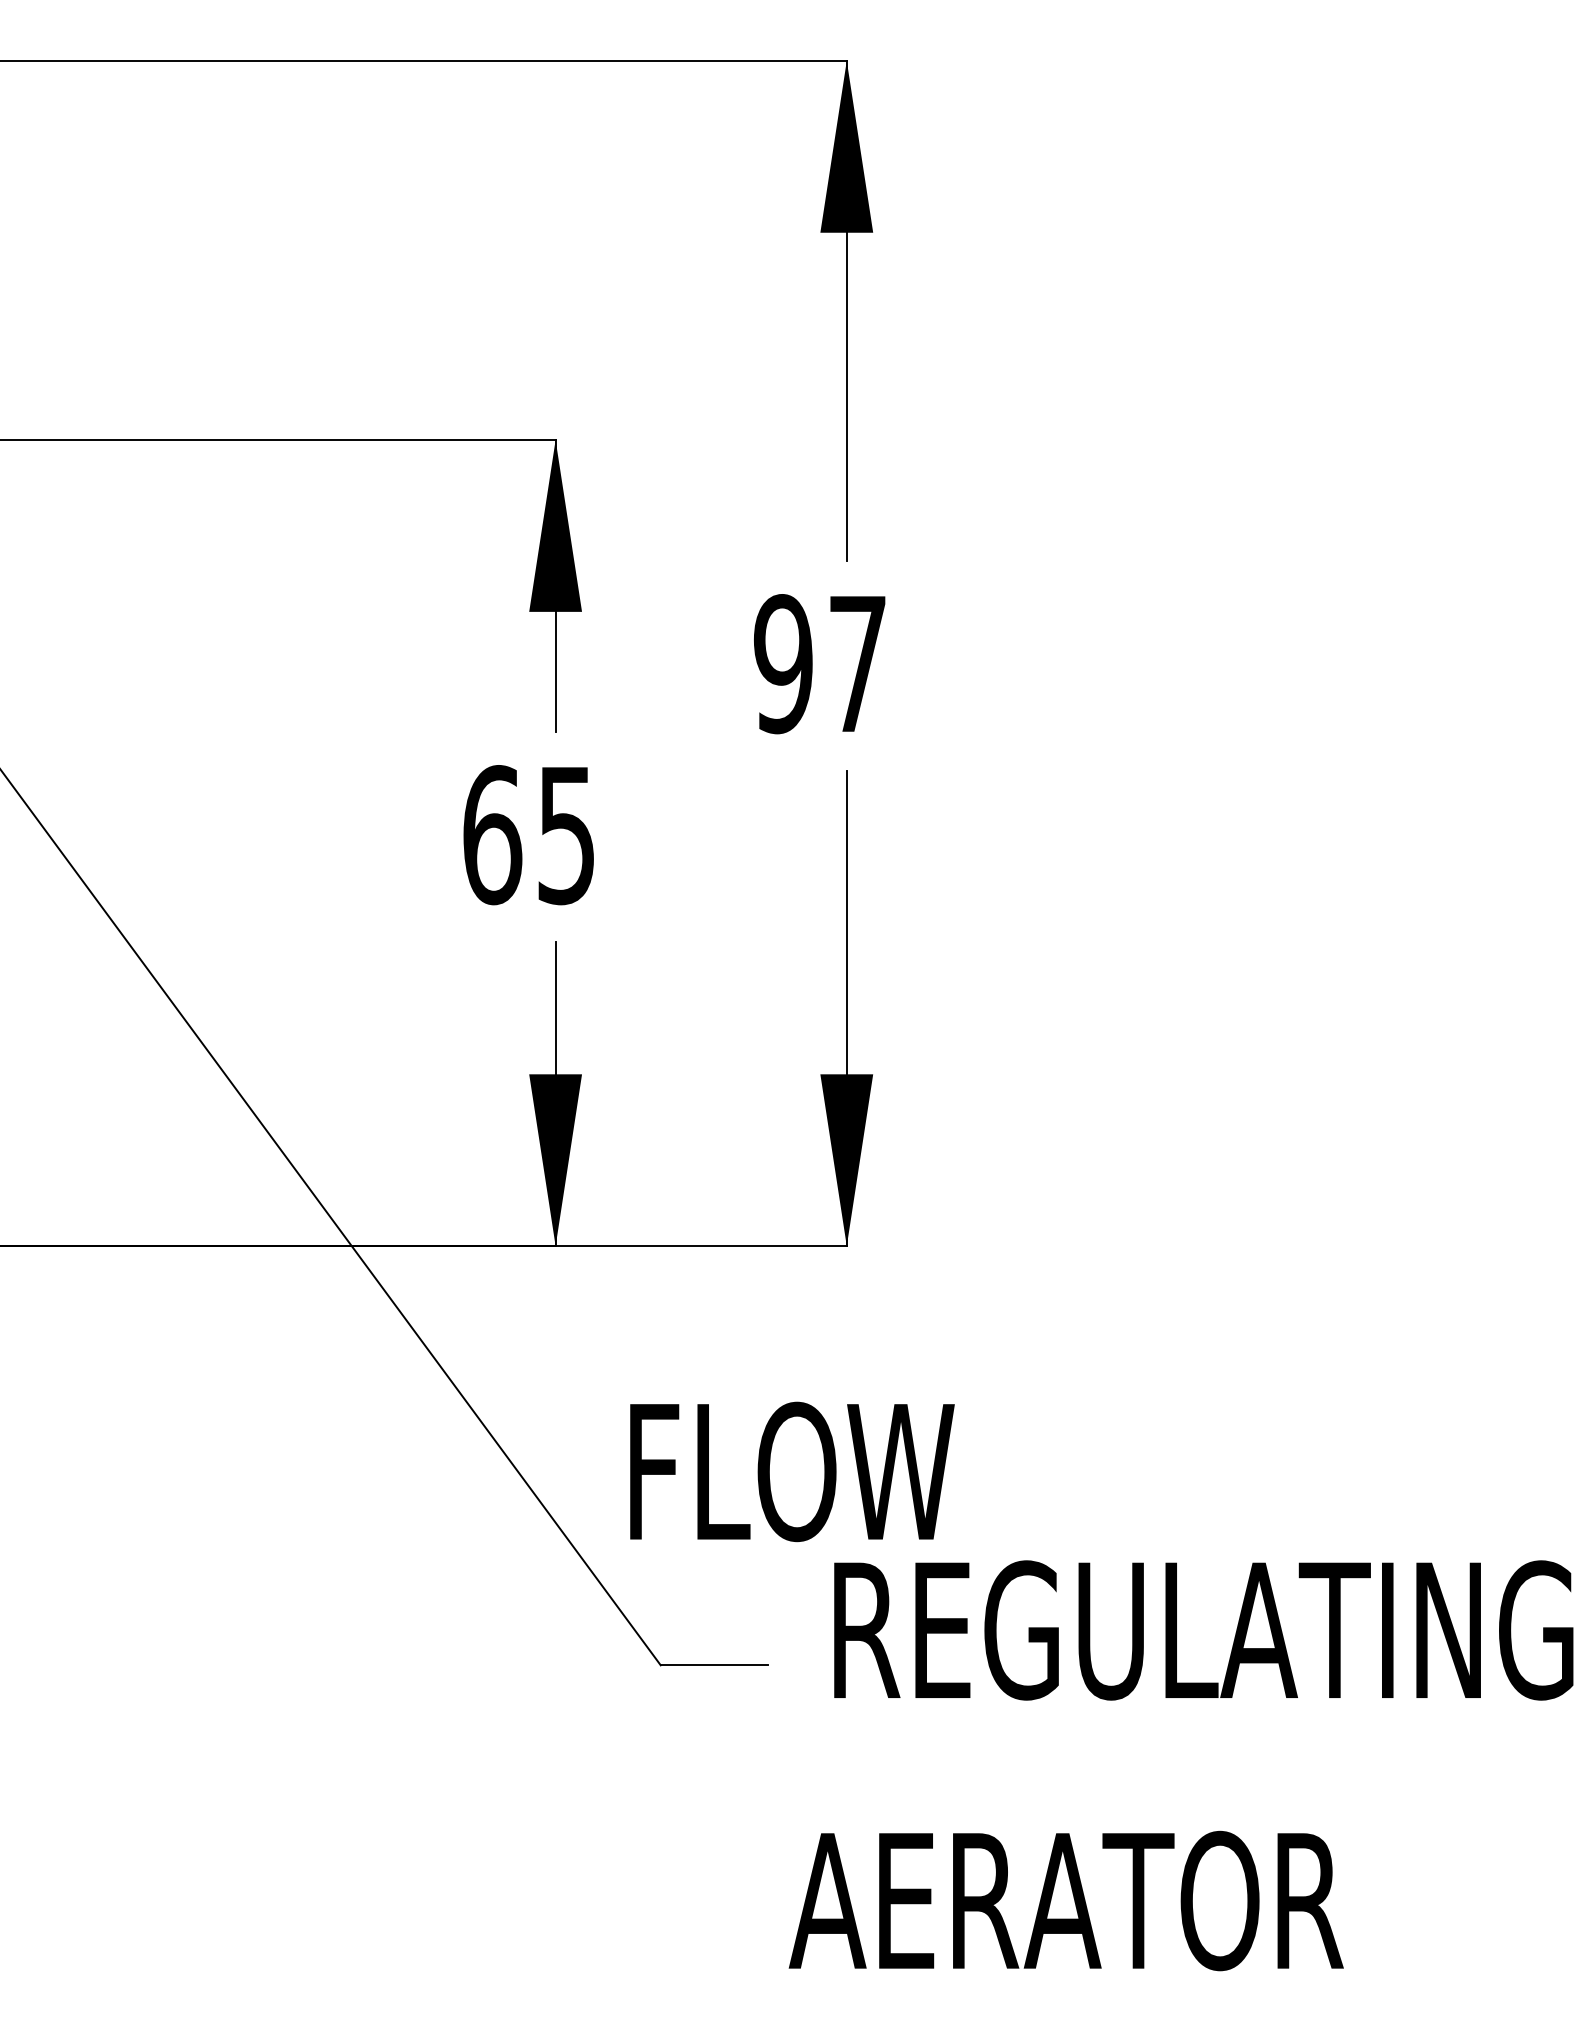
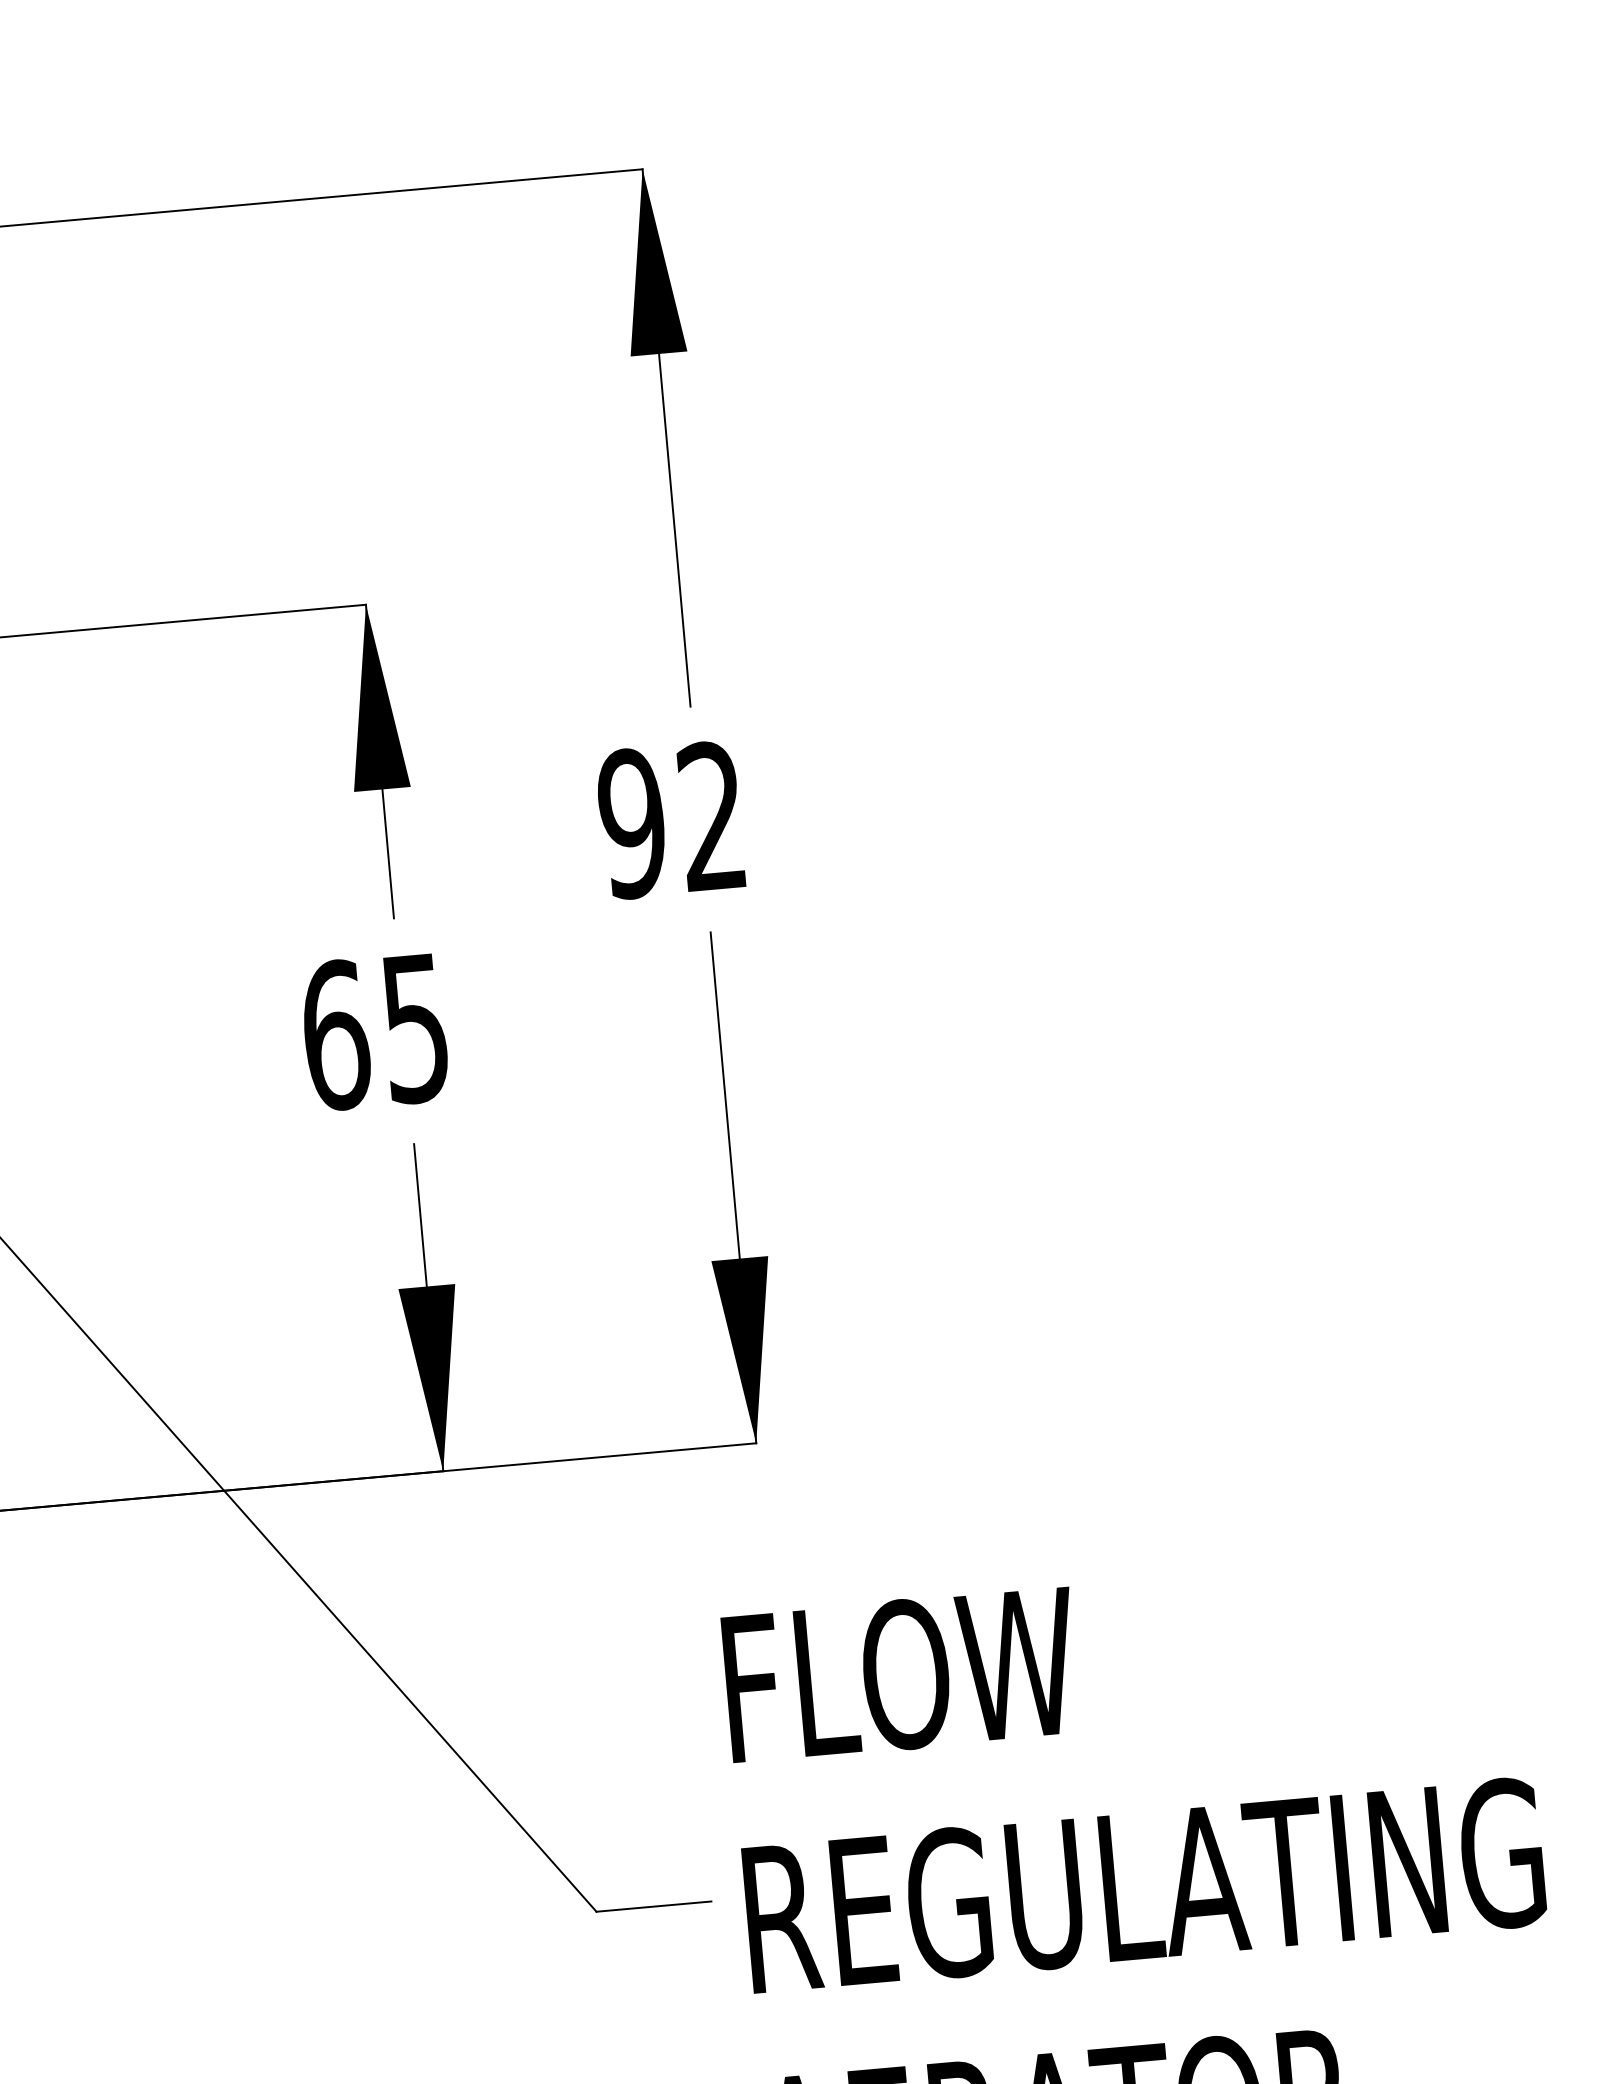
text: (857, 662) -> (711, 814), 97 -> 92
text: (792, 1471) -> (901, 1674), moved
text: (1203, 1630) -> (1144, 1885), moved

